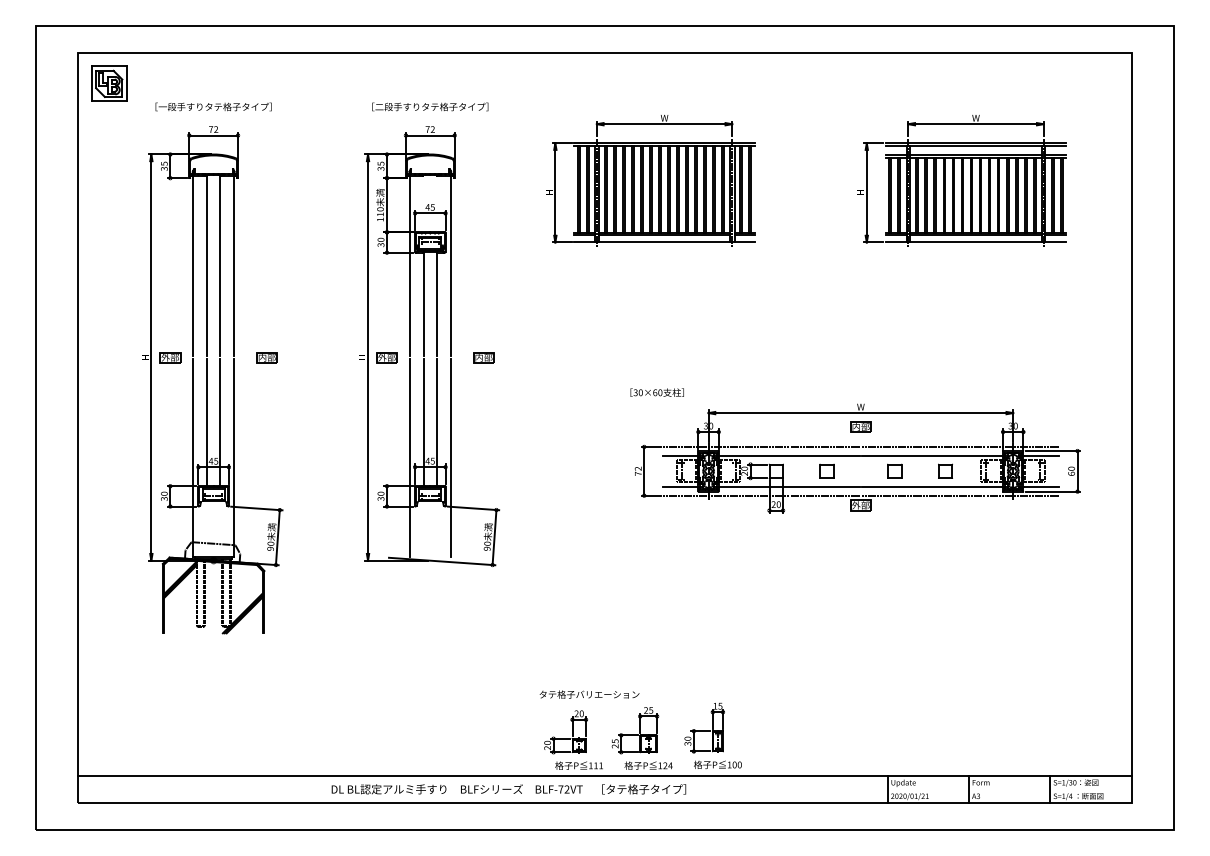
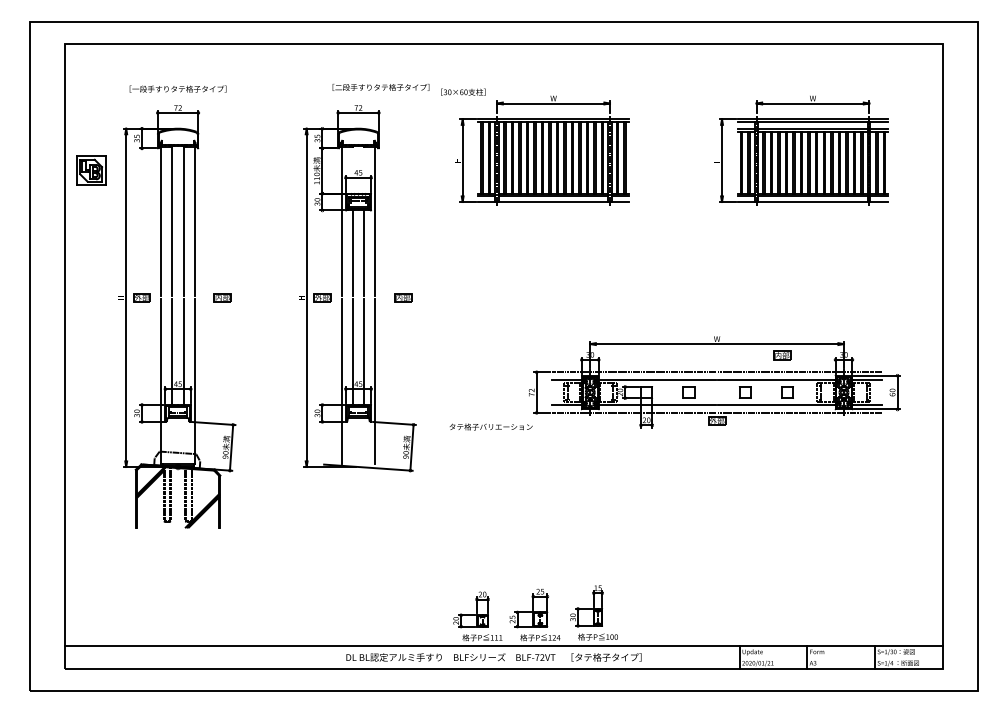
part: (109, 83) -> (91, 170), moved
text: (430, 106) -> (381, 87), moved
text: (656, 392) -> (462, 92), moved
part: (860, 426) -> (781, 355), moved
text: (589, 694) -> (491, 426), moved
text: (508, 789) -> (493, 657), moved

